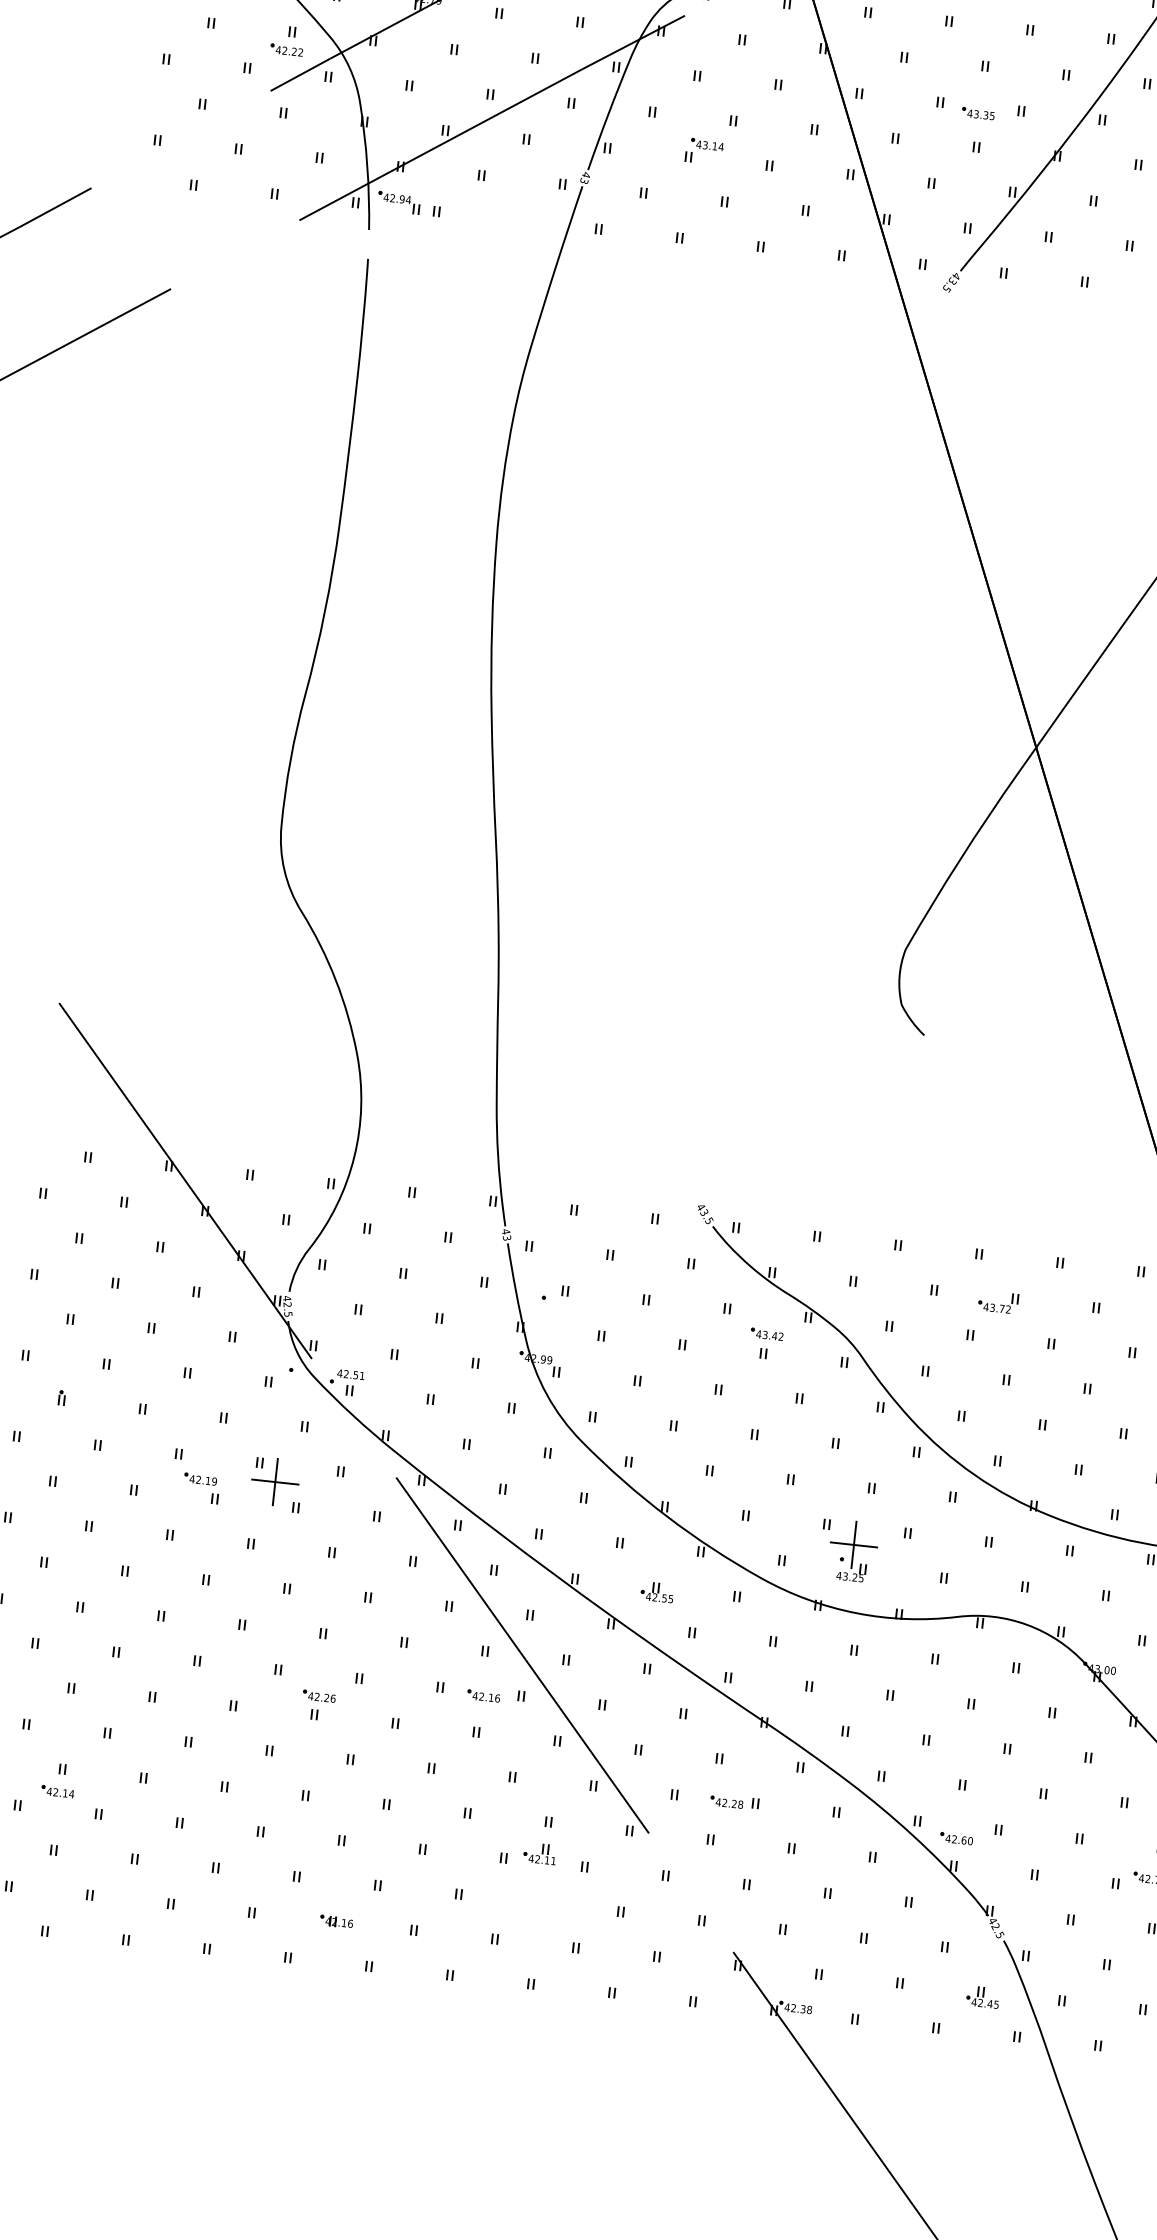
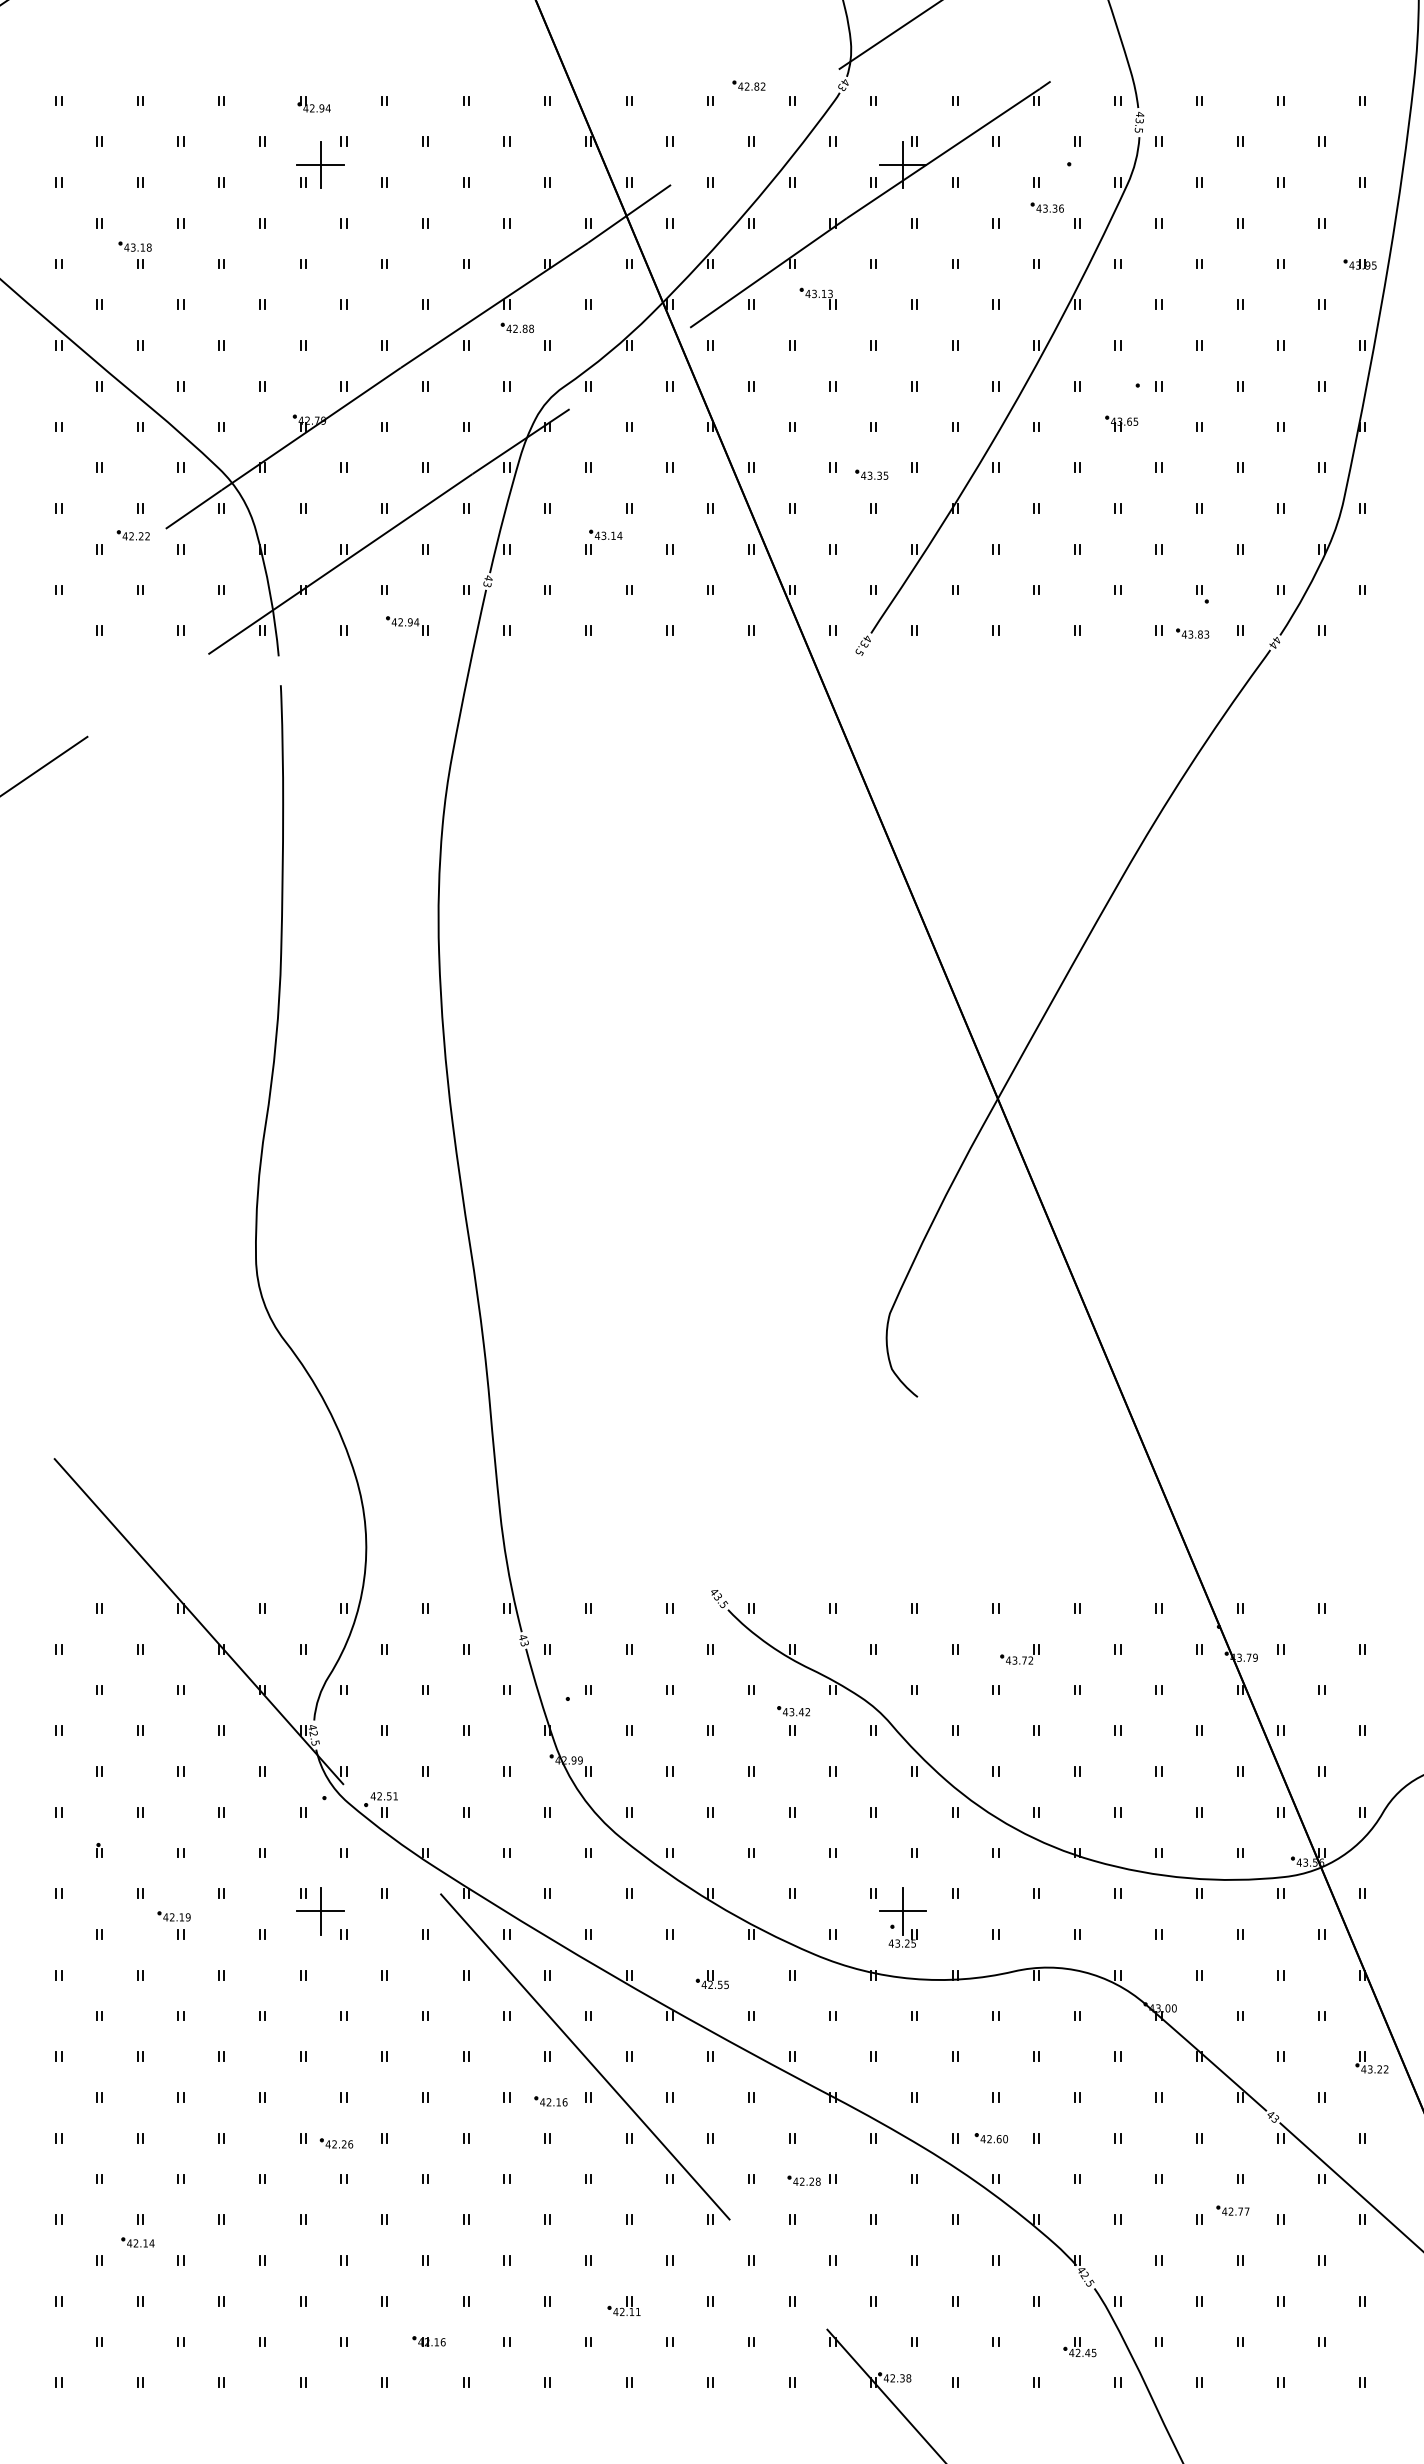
part: (285, 50) -> (132, 535), moved
part: (399, 202) -> (407, 625), moved
part: (199, 1479) -> (173, 1916), moved
part: (319, 1696) -> (336, 2143), moved
part: (955, 1838) -> (990, 2138), moved
part: (539, 1853) -> (623, 2305), moved

